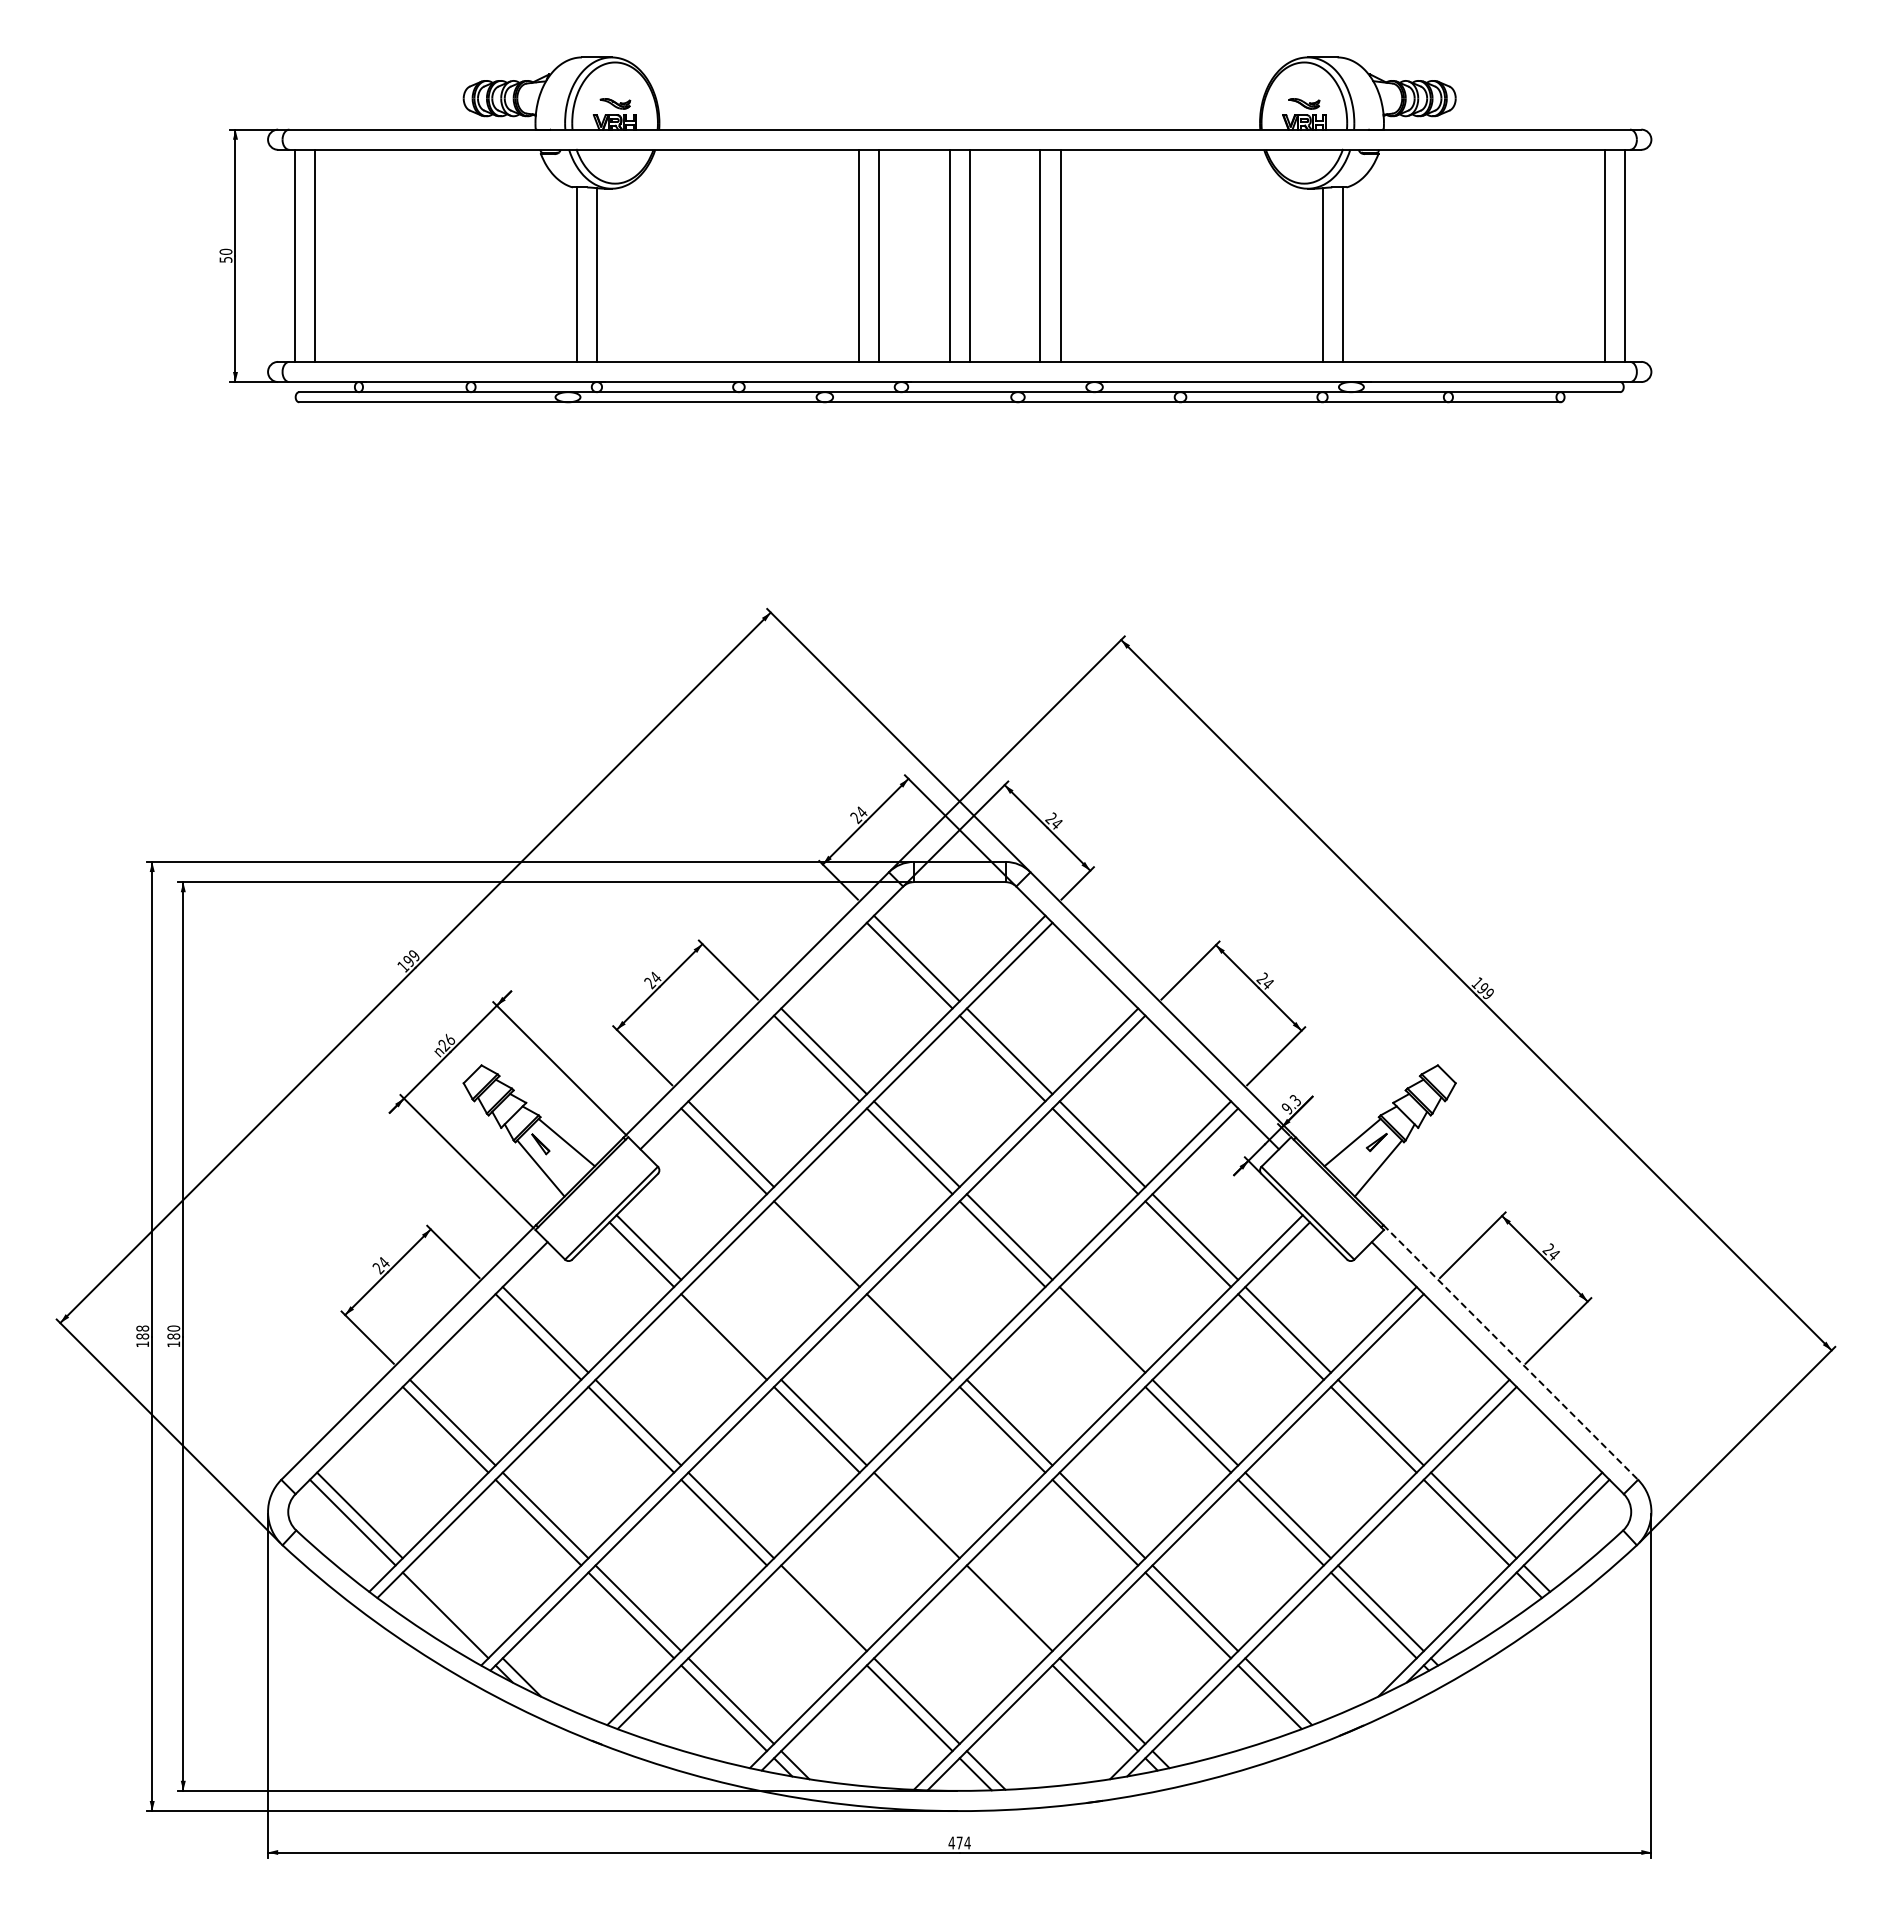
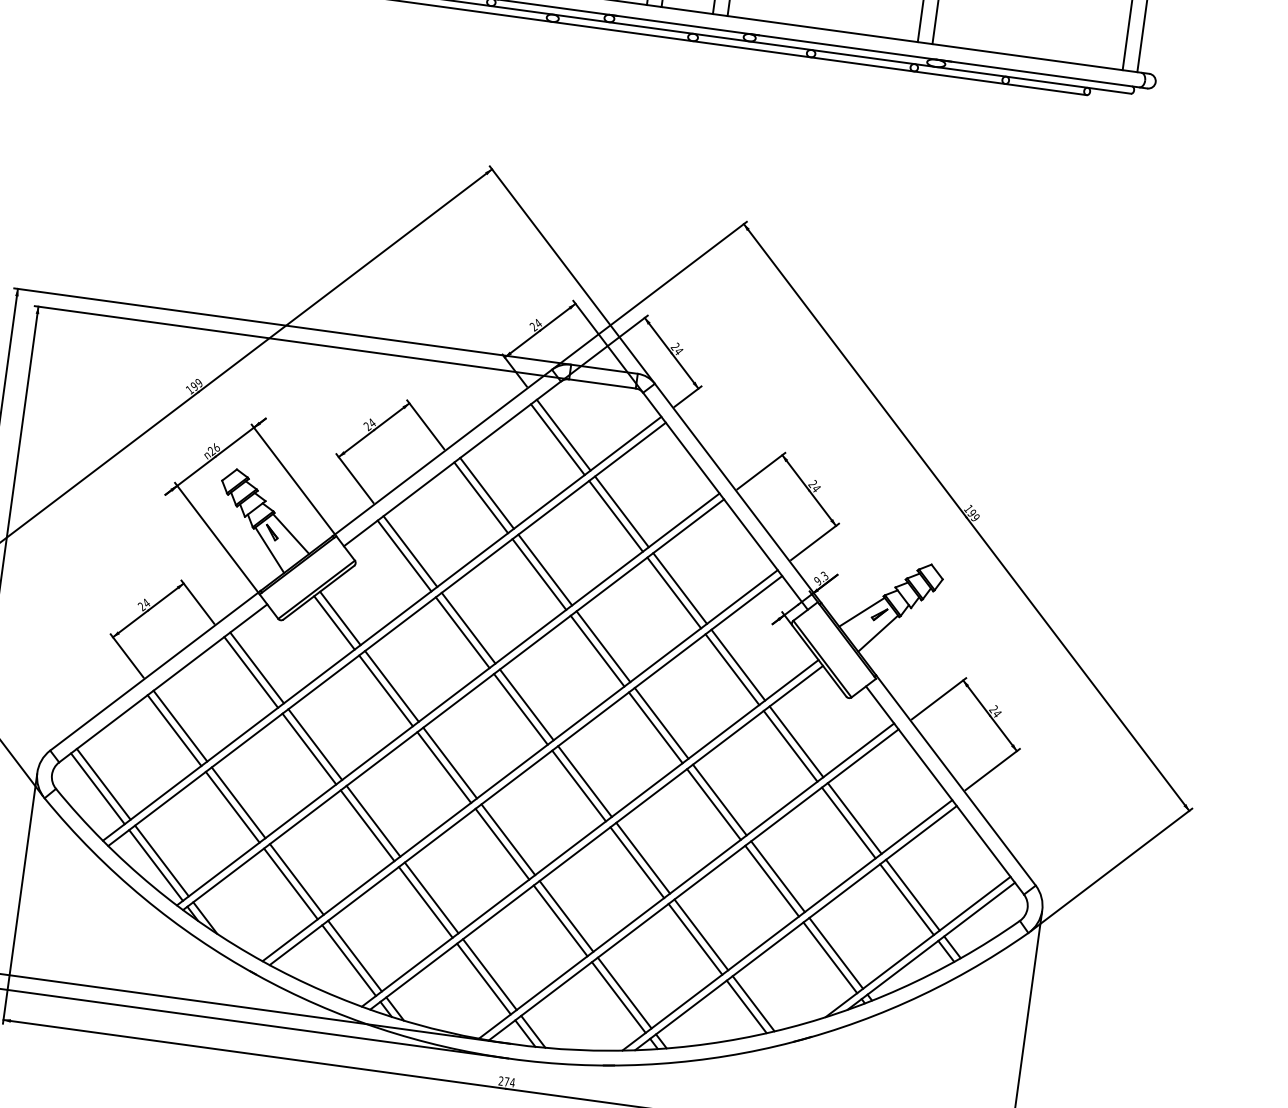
line: (823, 1236) -> (468, 627), added
line: (731, 1329) -> (392, 686), added
line: (916, 1329) -> (526, 704), added
line: (1095, 1336) -> (655, 727), added
line: (1511, 1352) -> (956, 780), dashed -> solid
line: (909, 1522) -> (502, 844), added
line: (452, 1608) -> (161, 861), added
line: (816, 1615) -> (425, 902), added
line: (1002, 1615) -> (560, 920), added
text: (951, 1842) -> (500, 1080), 474 -> 274

